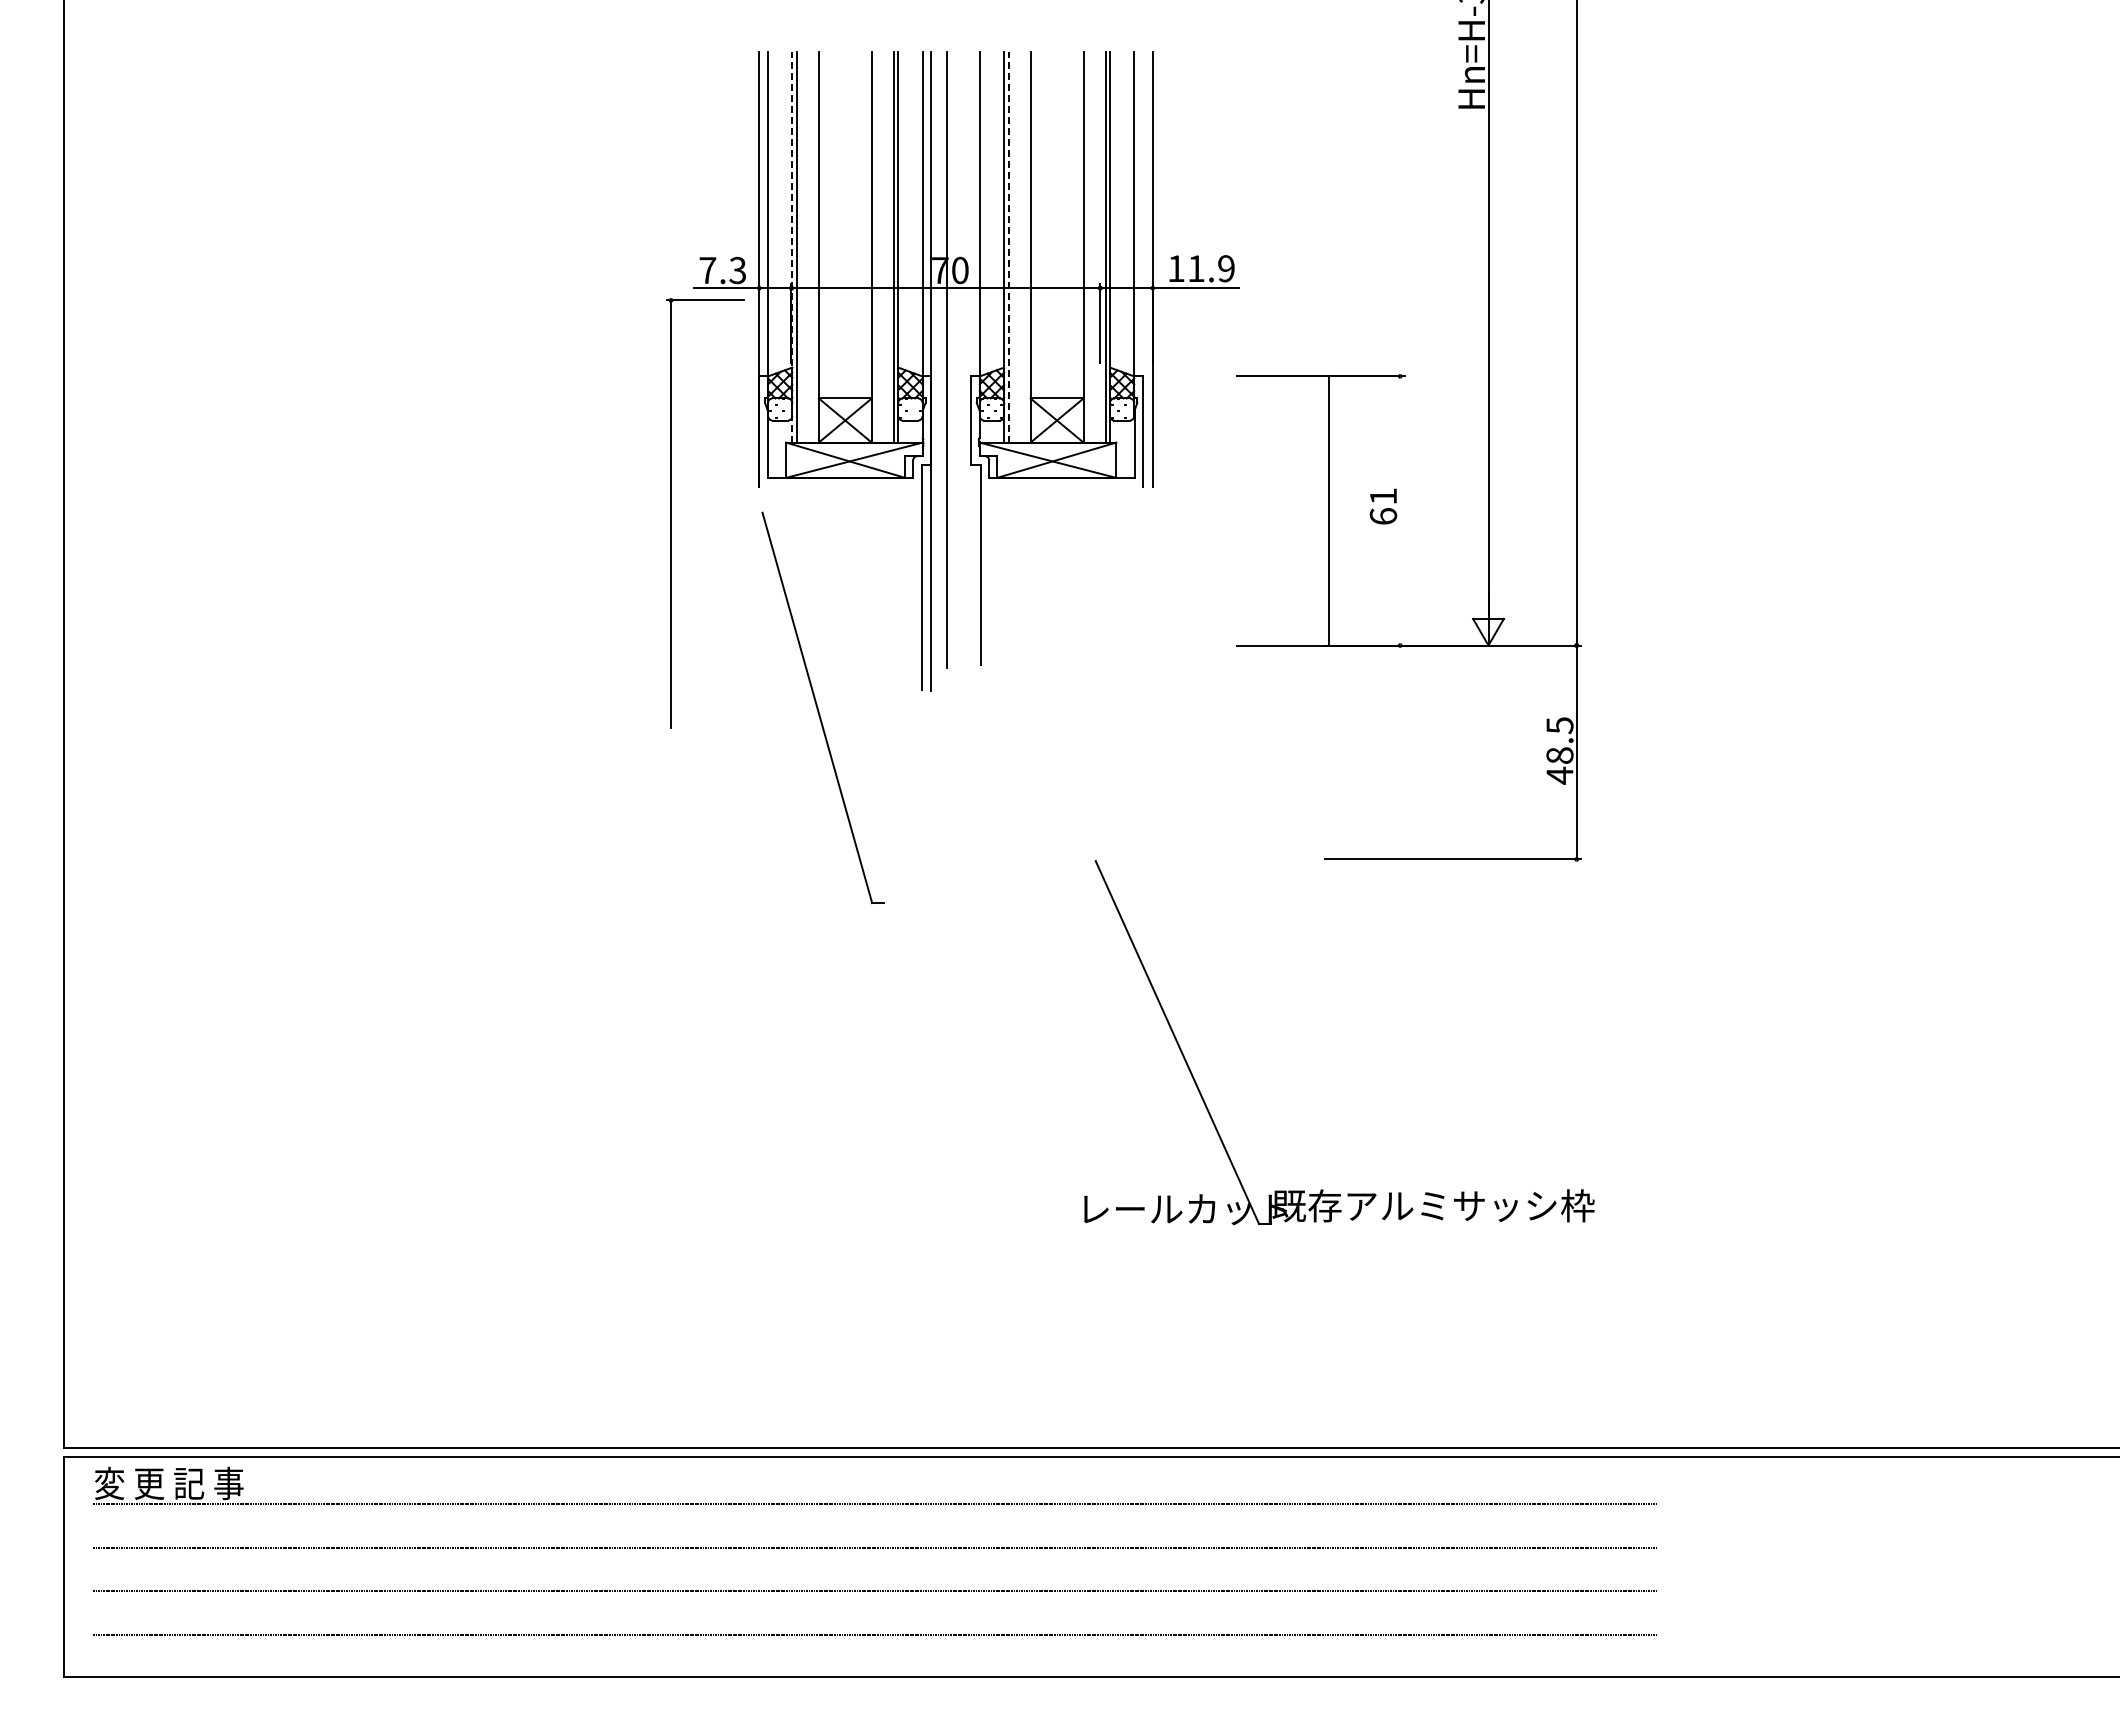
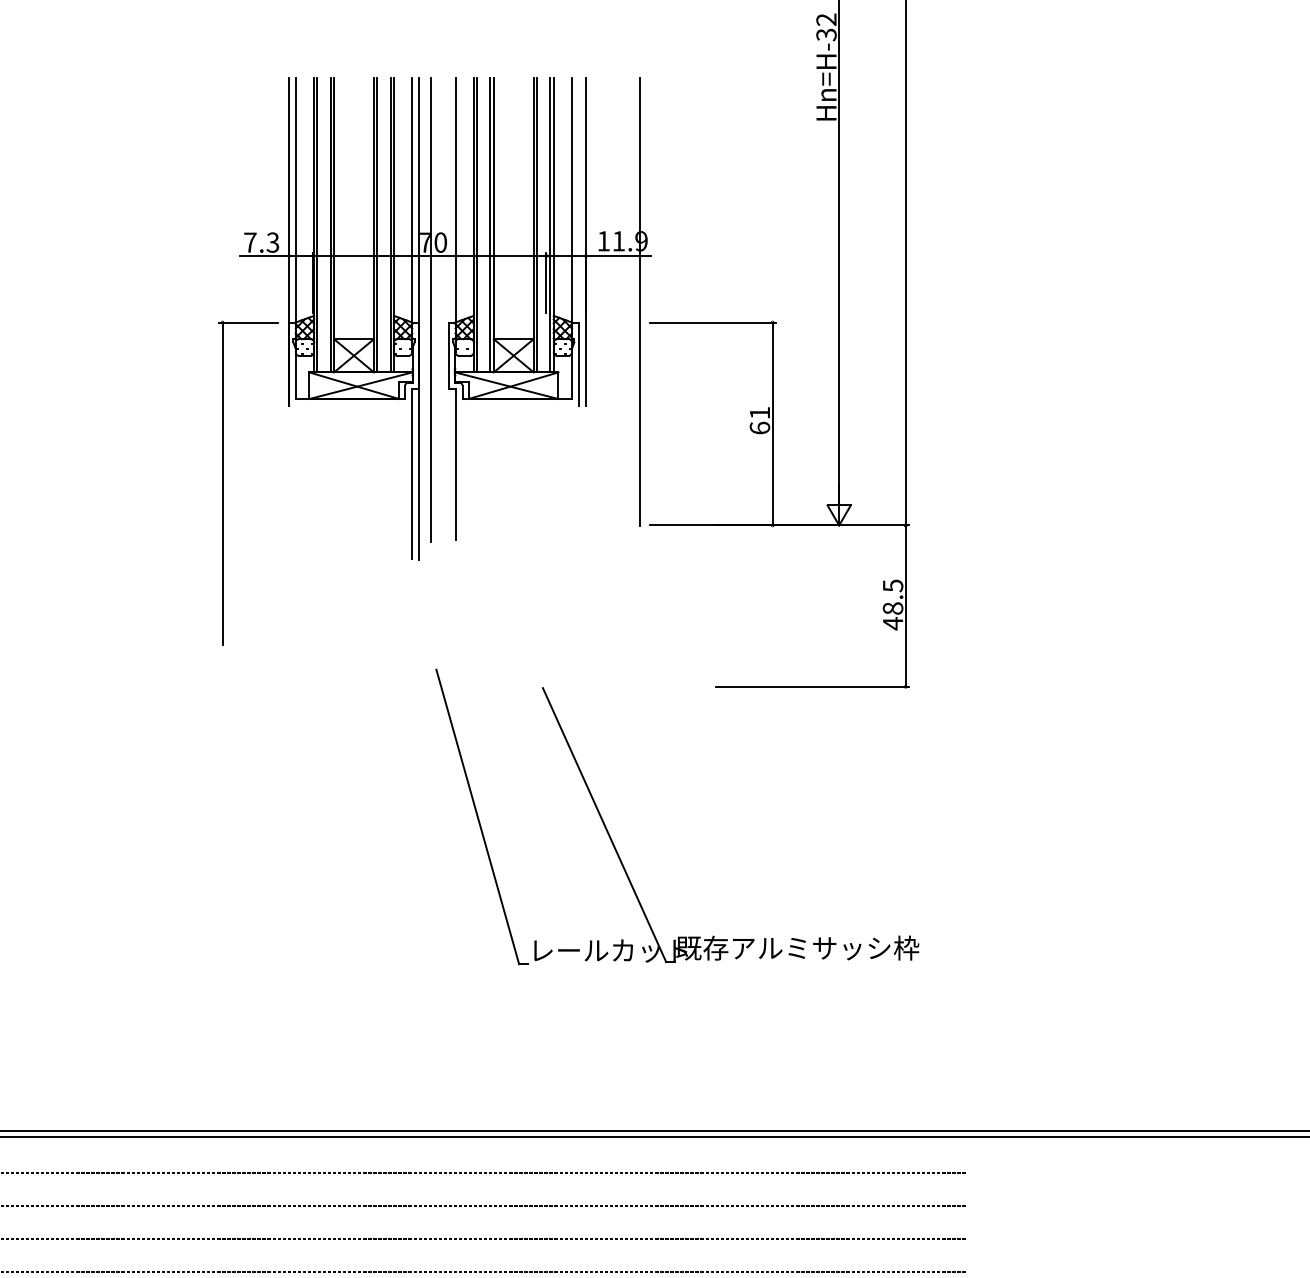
line: (792, 246) -> (314, 224), dashed -> solid
line: (1008, 246) -> (477, 224), dashed -> solid
line: (814, 247) -> (330, 225), added
line: (876, 247) -> (377, 225), added
line: (1026, 247) -> (490, 225), added
line: (1087, 247) -> (536, 225), added
line: (1223, 349) -> (639, 302), added
line: (1329, 510) -> (772, 423), moved
part: (671, 513) -> (222, 483), moved
part: (822, 707) -> (481, 816), moved

